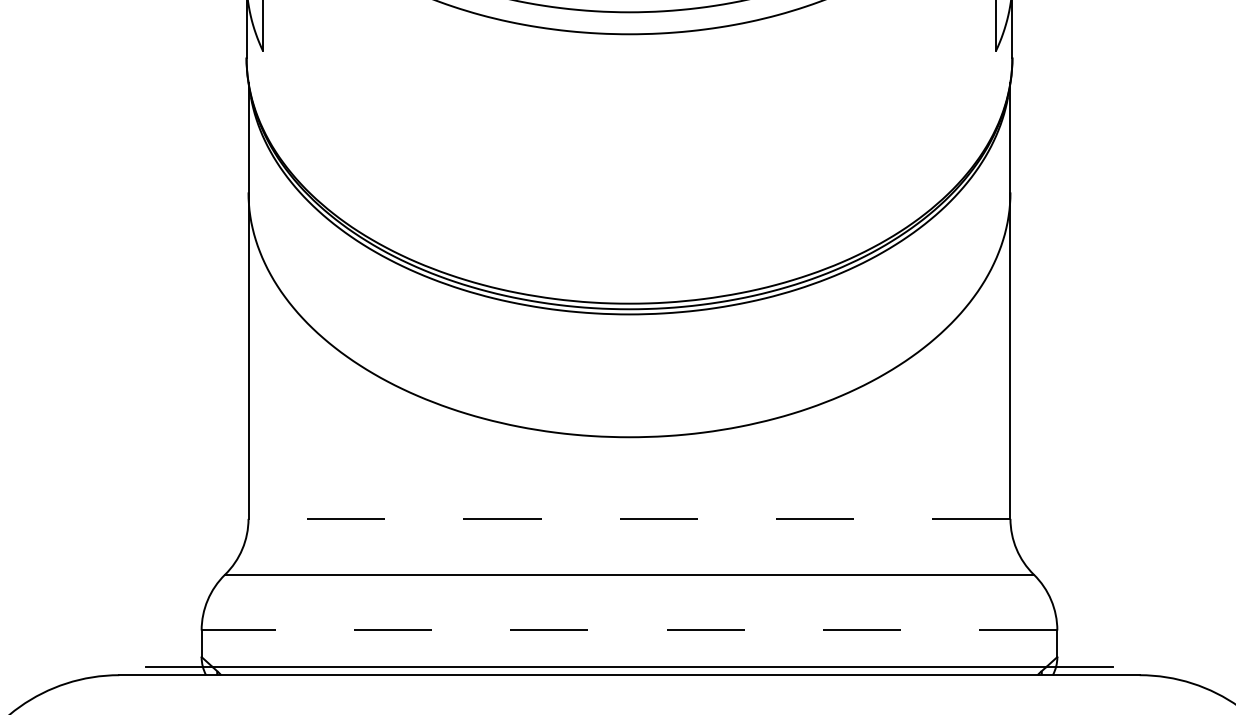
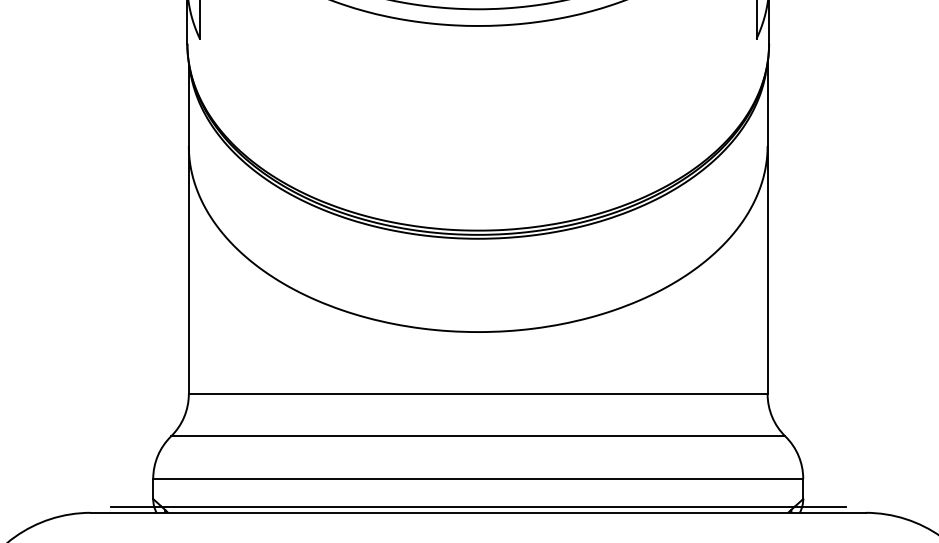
line: (629, 518) -> (478, 393), dashed -> solid
line: (629, 630) -> (478, 478), dashed -> solid

